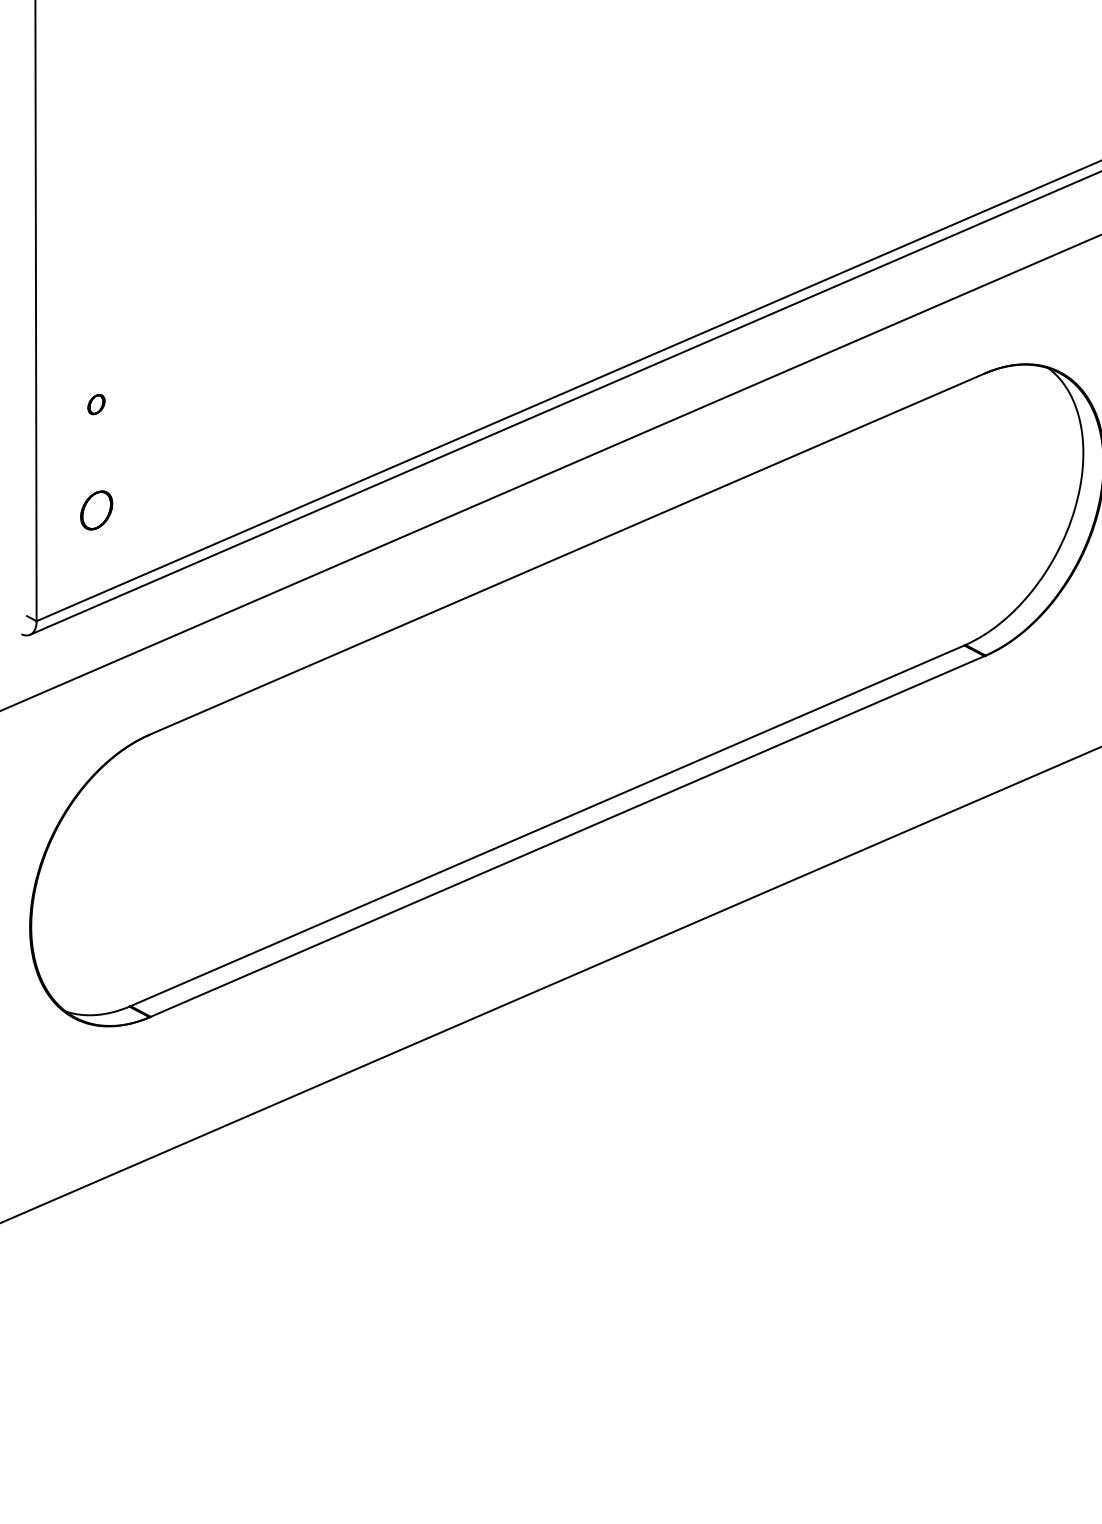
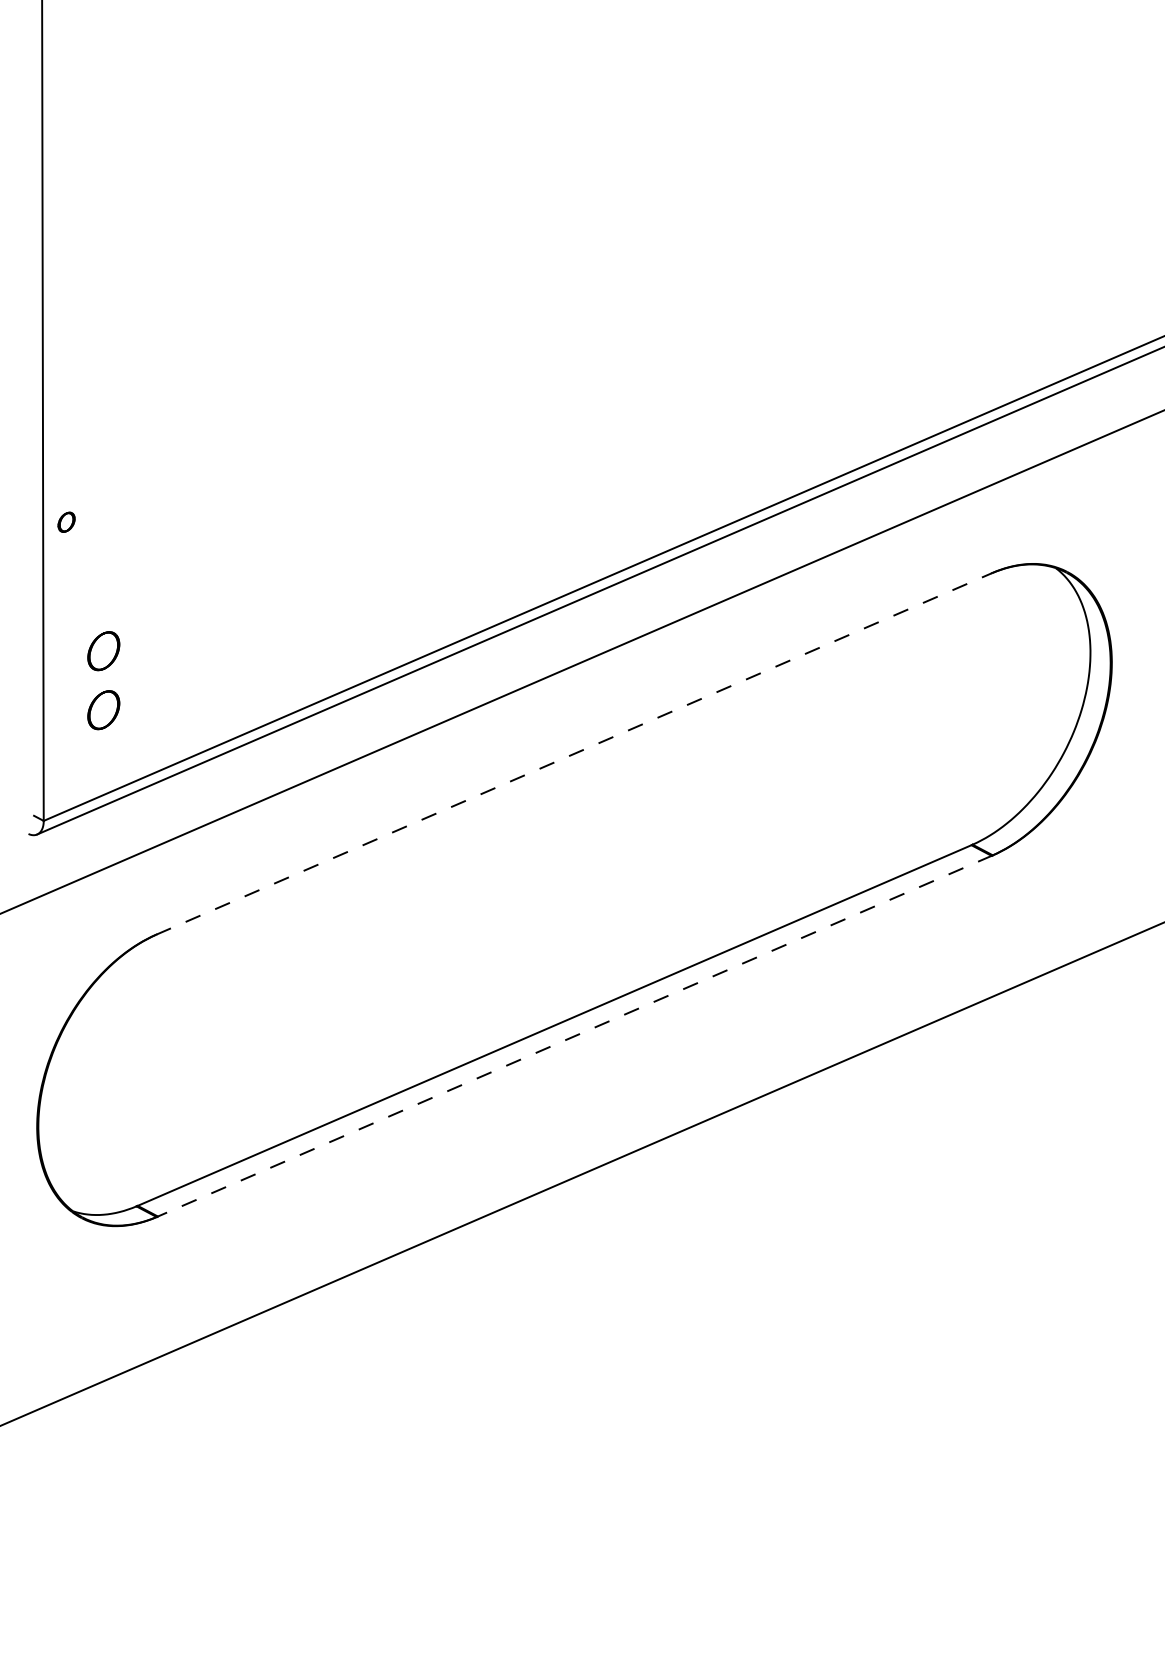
part: (96, 403) -> (66, 521), moved
part: (96, 451) -> (103, 651), added
line: (567, 553) -> (574, 753), solid -> dashed
line: (567, 836) -> (574, 1036), solid -> dashed

